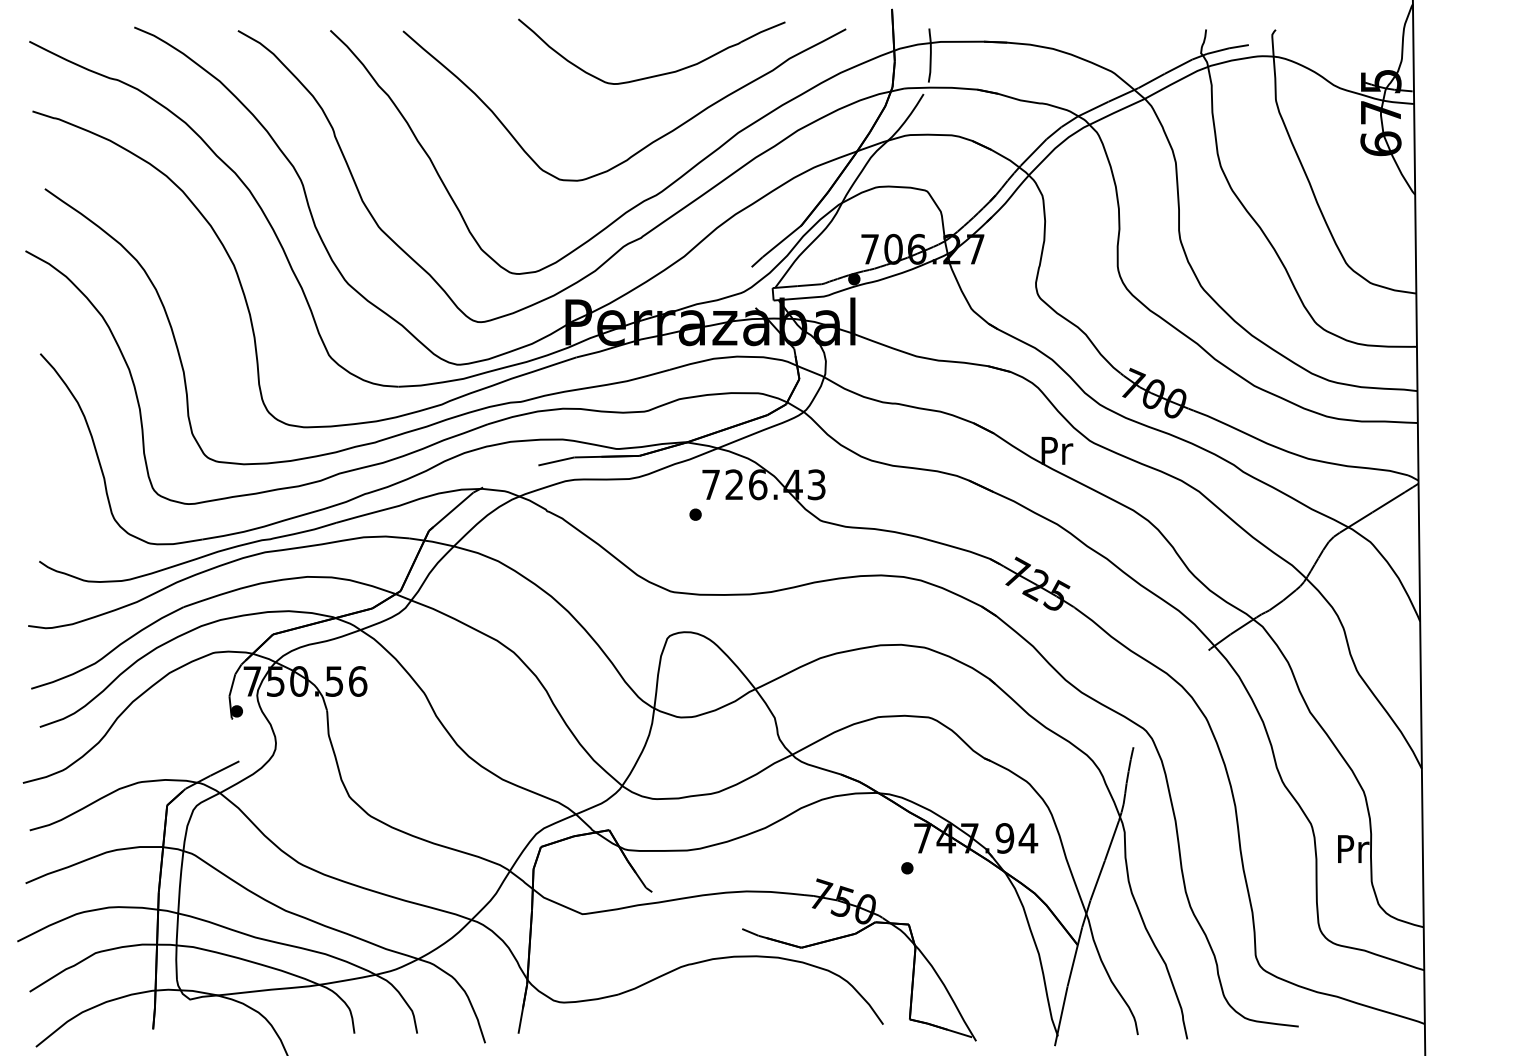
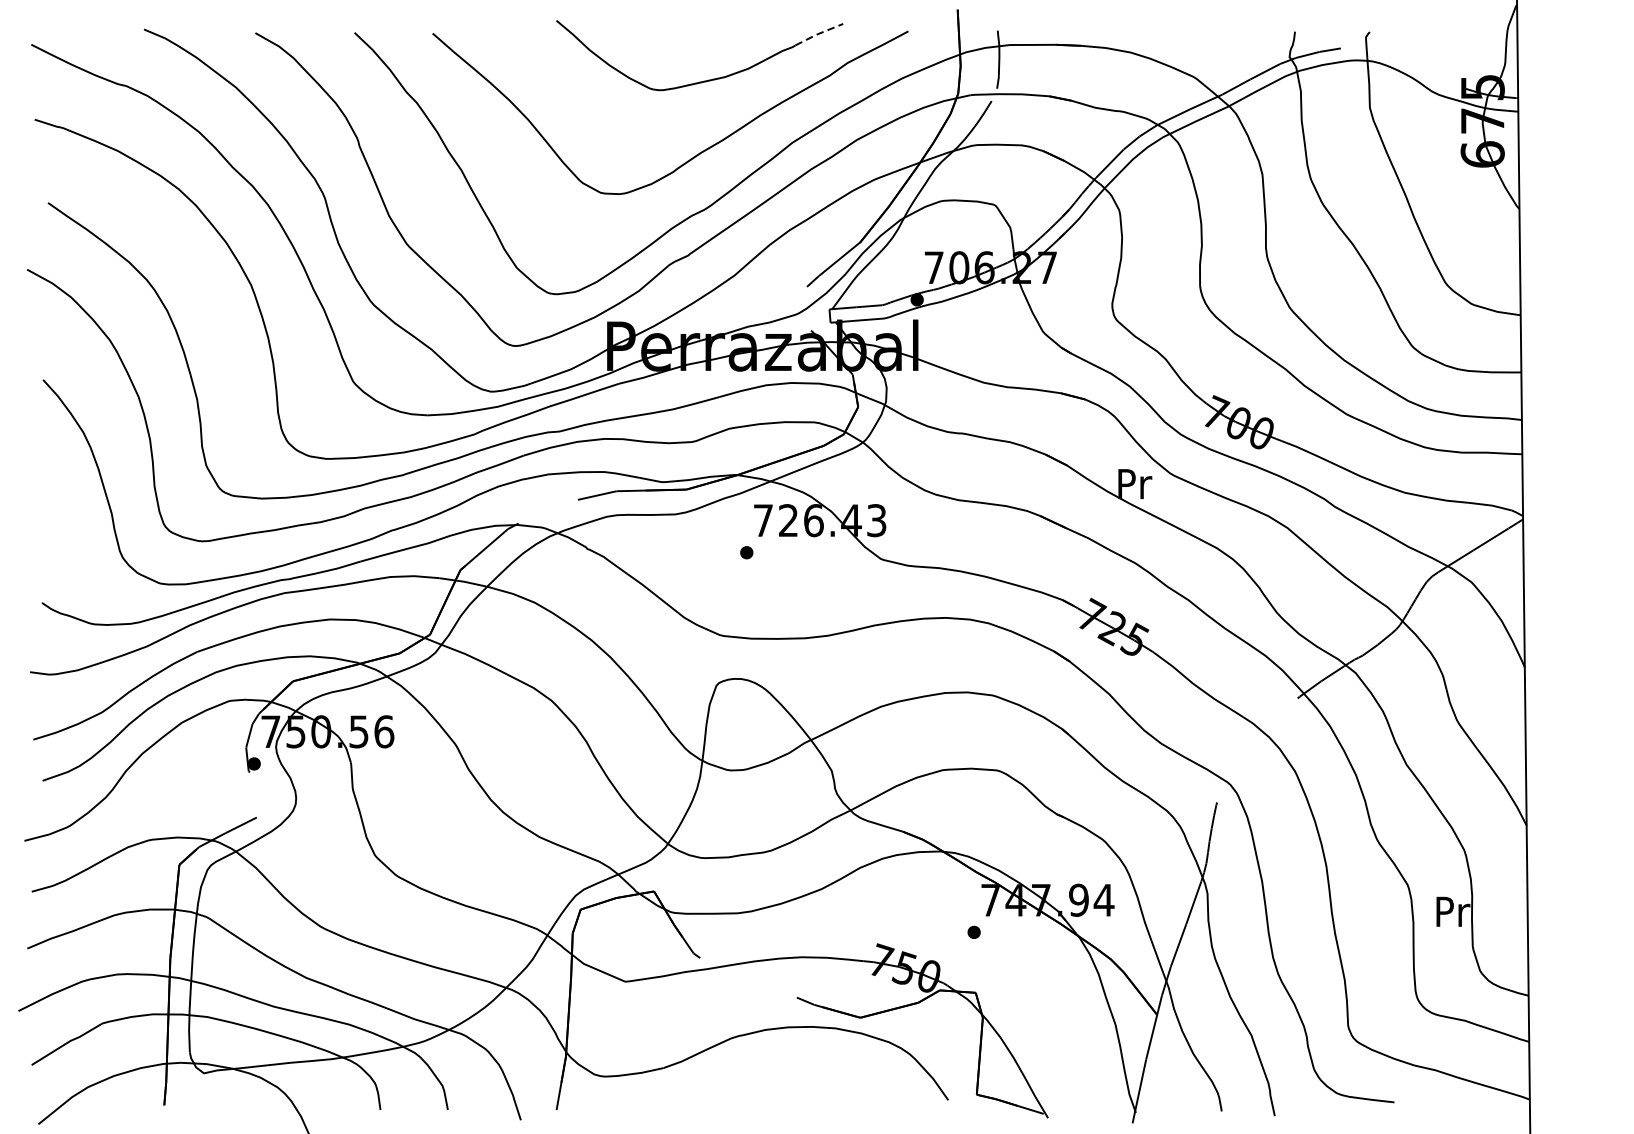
line: (762, 31) -> (818, 33), solid -> dashed

